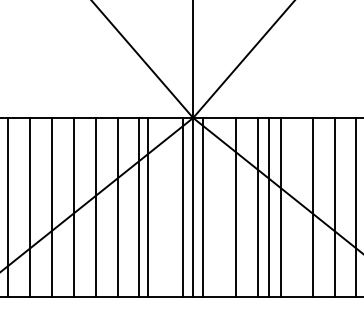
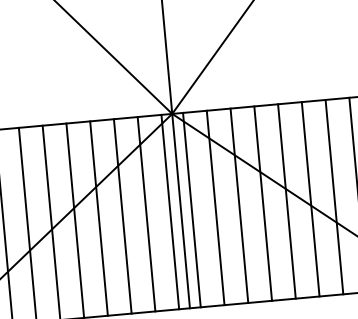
line: (148, 207) -> (146, 214), moved
line: (236, 207) -> (216, 207), moved
line: (257, 207) -> (238, 205), moved
line: (280, 207) -> (286, 201), moved

